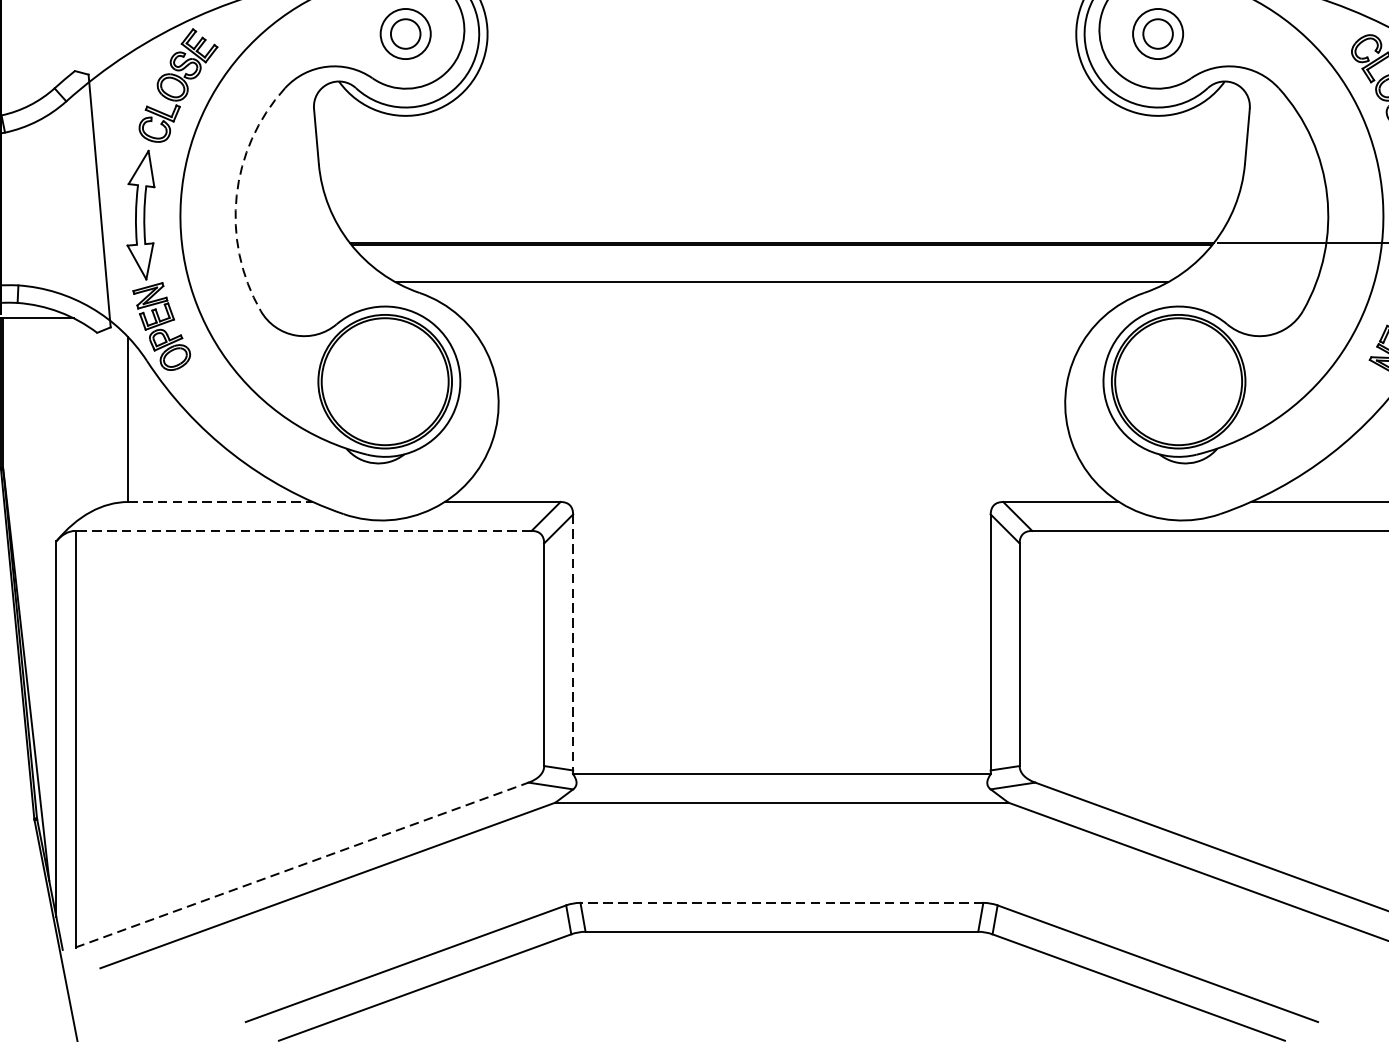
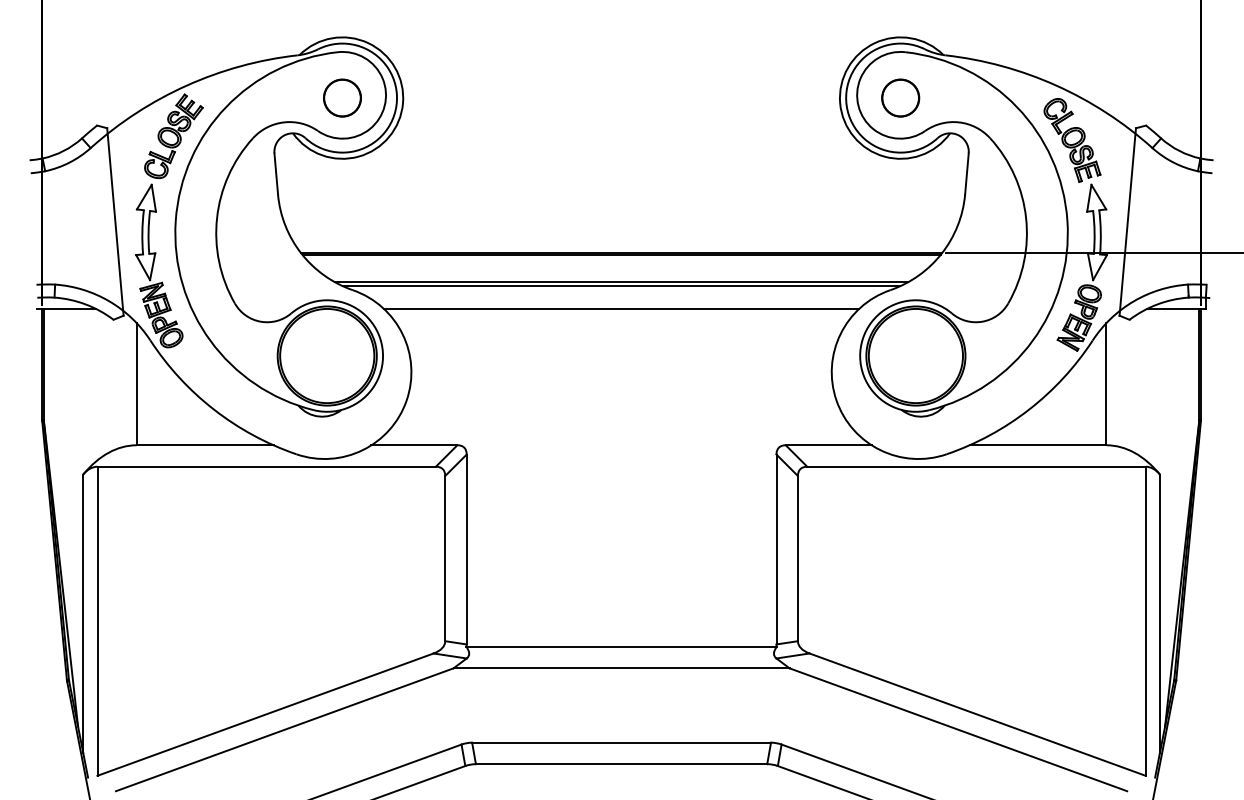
circle: (405, 33) -> (342, 97), size x1.67
circle: (1157, 33) -> (900, 97), size x1.67
arc: (237, 196) -> (217, 218), dashed -> solid
line: (781, 287) -> (621, 286), added
line: (781, 317) -> (621, 308), added
line: (221, 502) -> (205, 445), dashed -> solid
line: (303, 530) -> (266, 466), dashed -> solid
line: (572, 642) -> (466, 549), dashed -> solid
line: (301, 864) -> (265, 714), dashed -> solid
line: (781, 902) -> (621, 742), dashed -> solid

